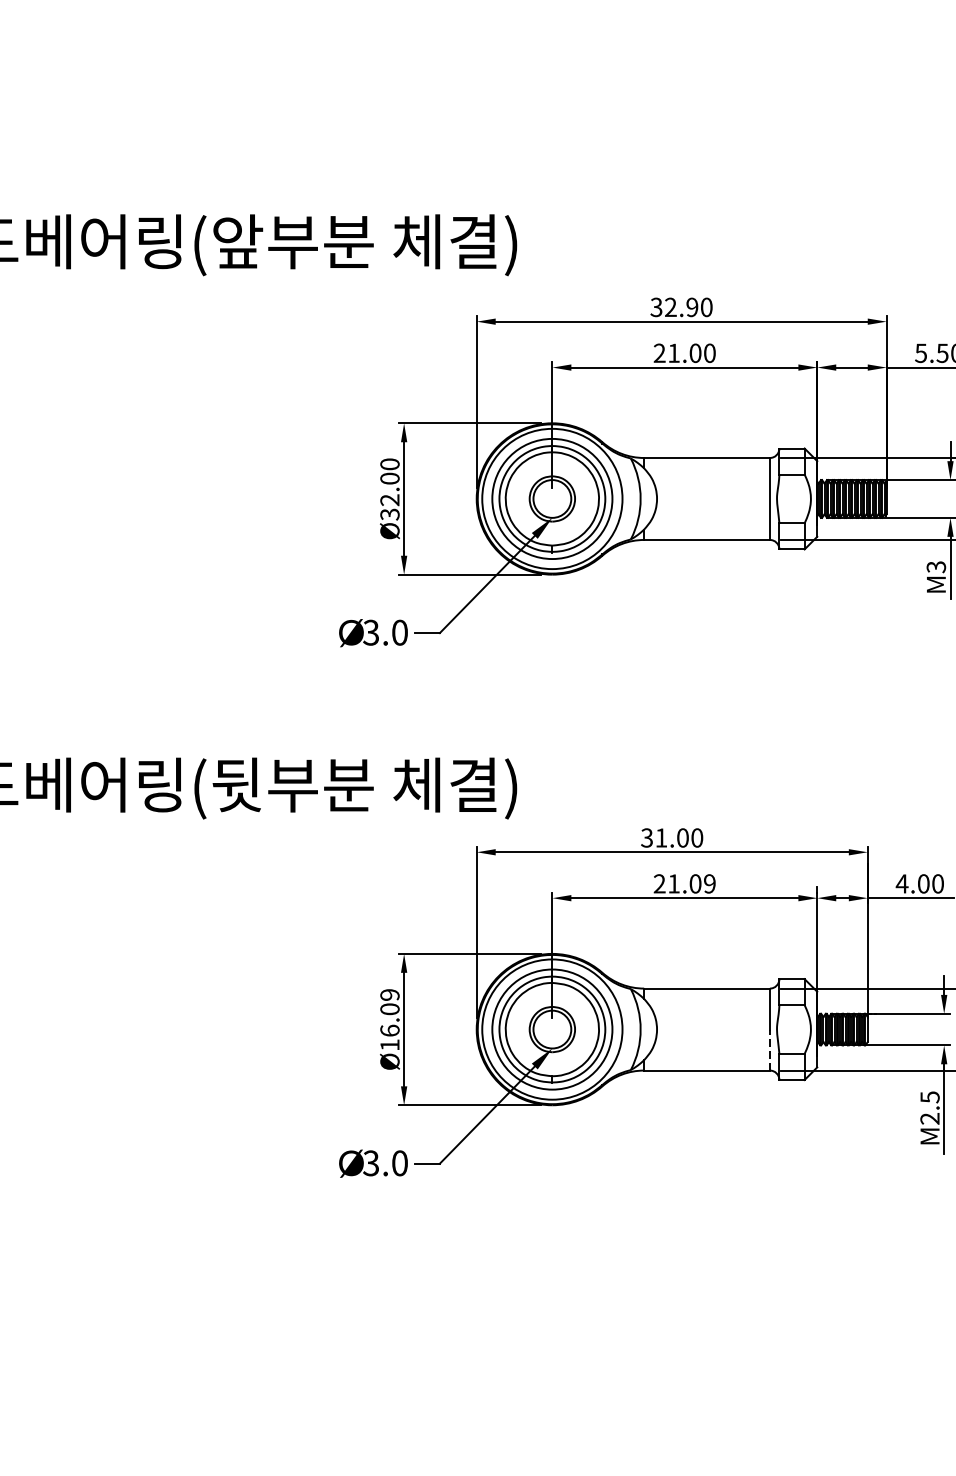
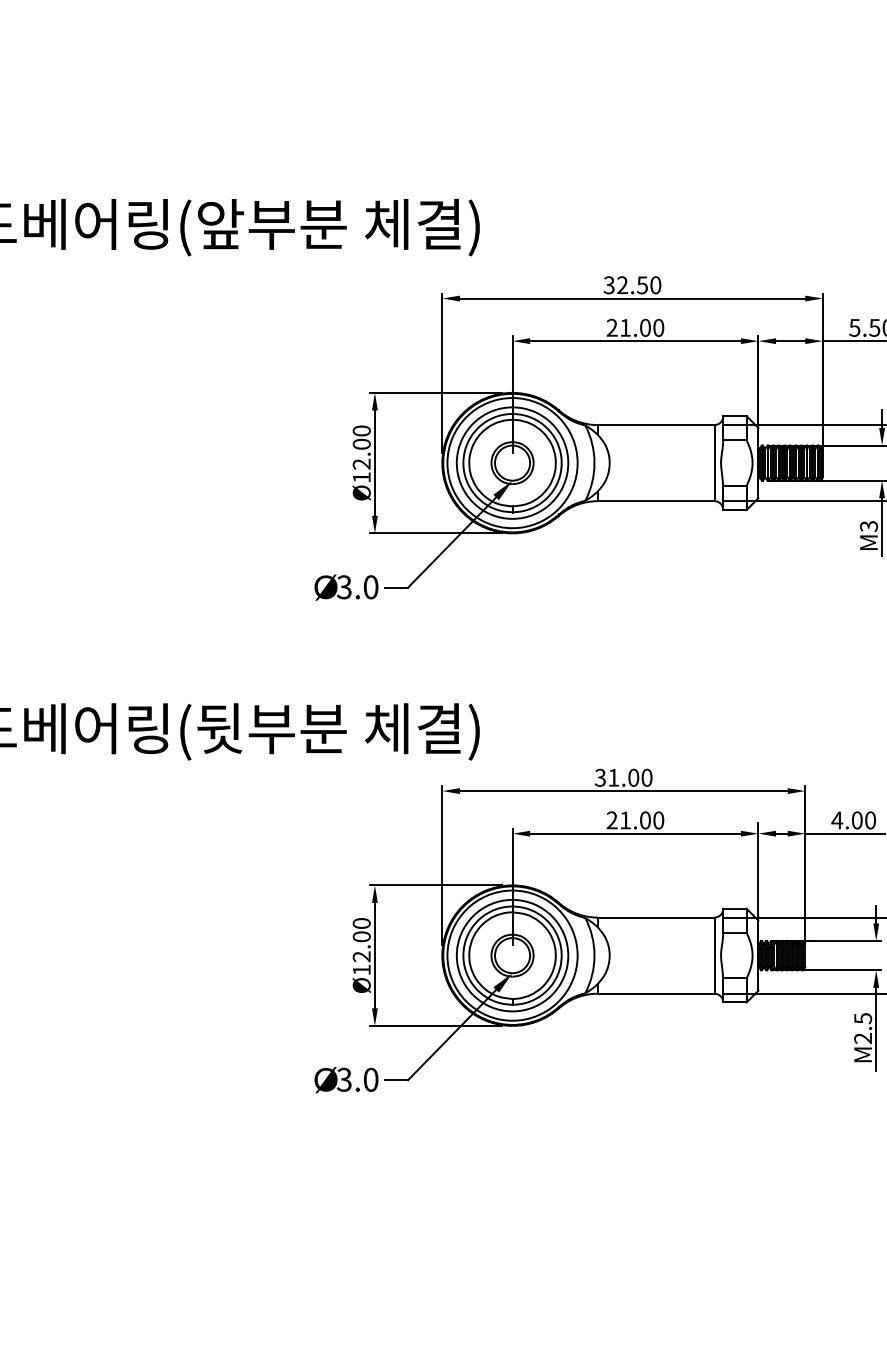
text: (691, 307) -> (641, 285), 32.90 -> 32.50
text: (389, 514) -> (361, 477), Ø32.00 -> Ø12.00
text: (709, 883) -> (658, 820), 21.09 -> 21.00
text: (389, 1013) -> (361, 940), Ø16.09 -> Ø12.00
line: (769, 1049) -> (714, 974), dashed -> solid

